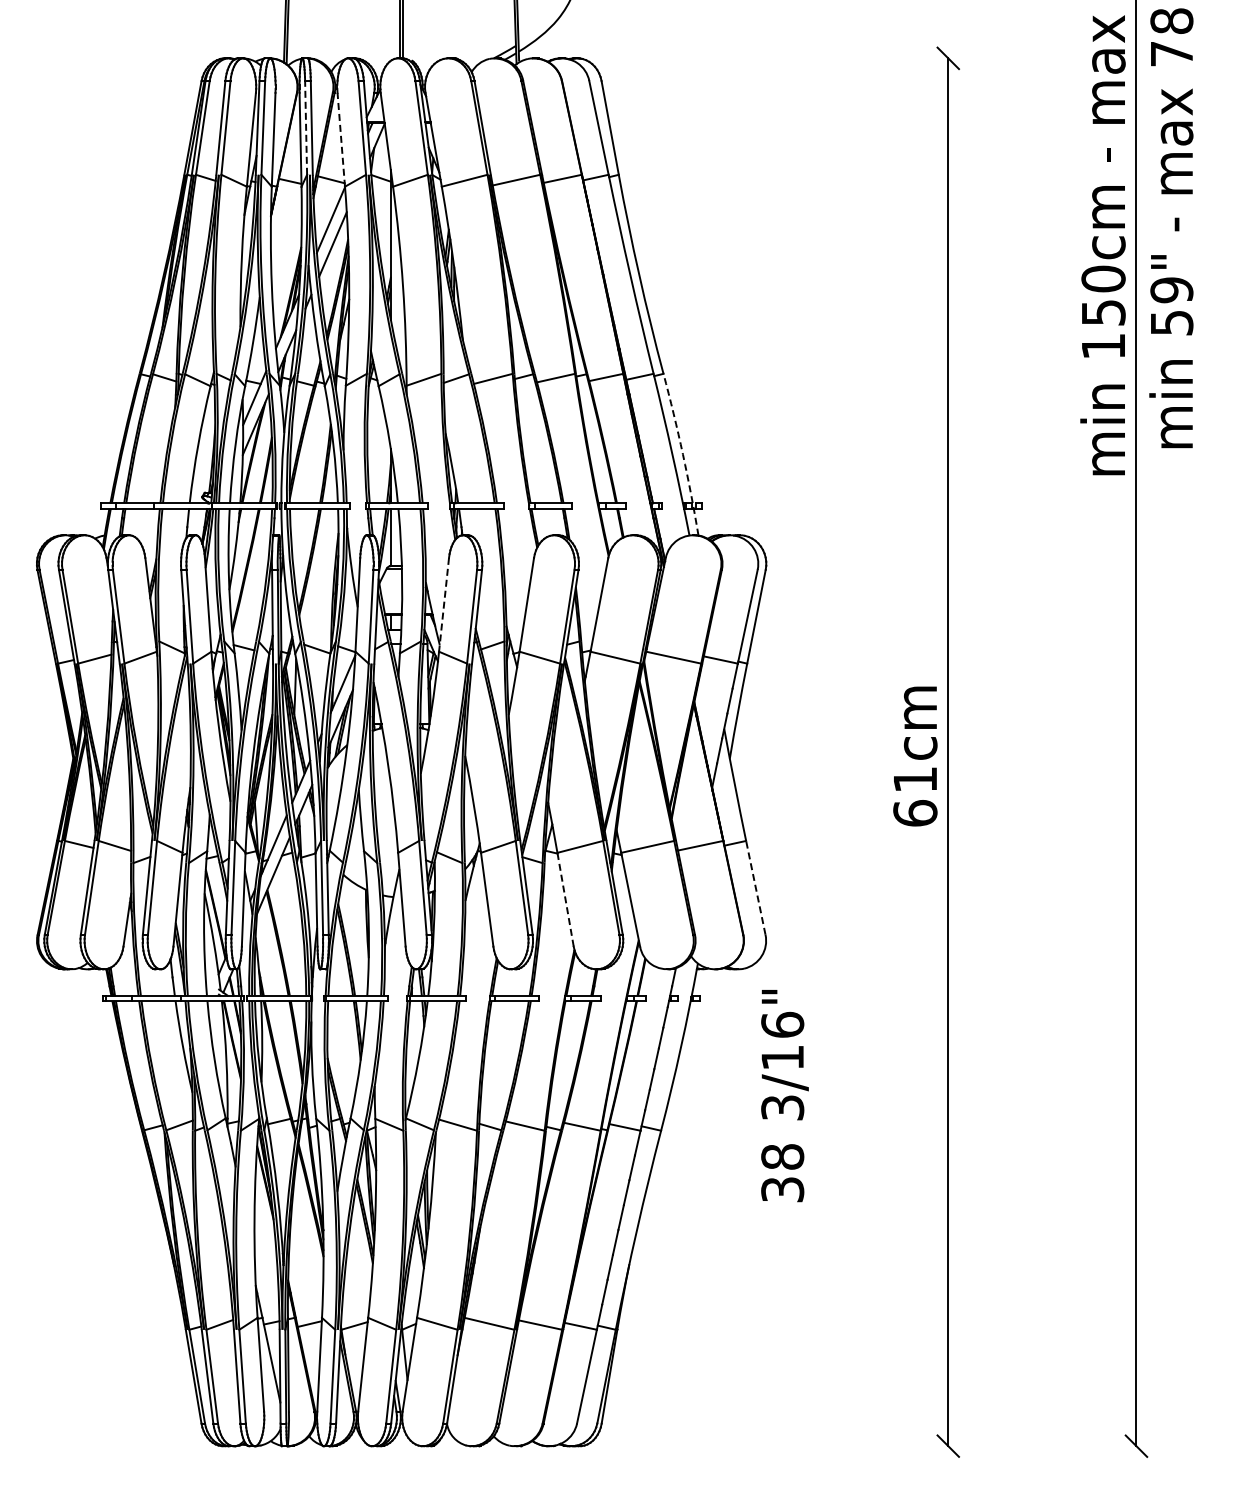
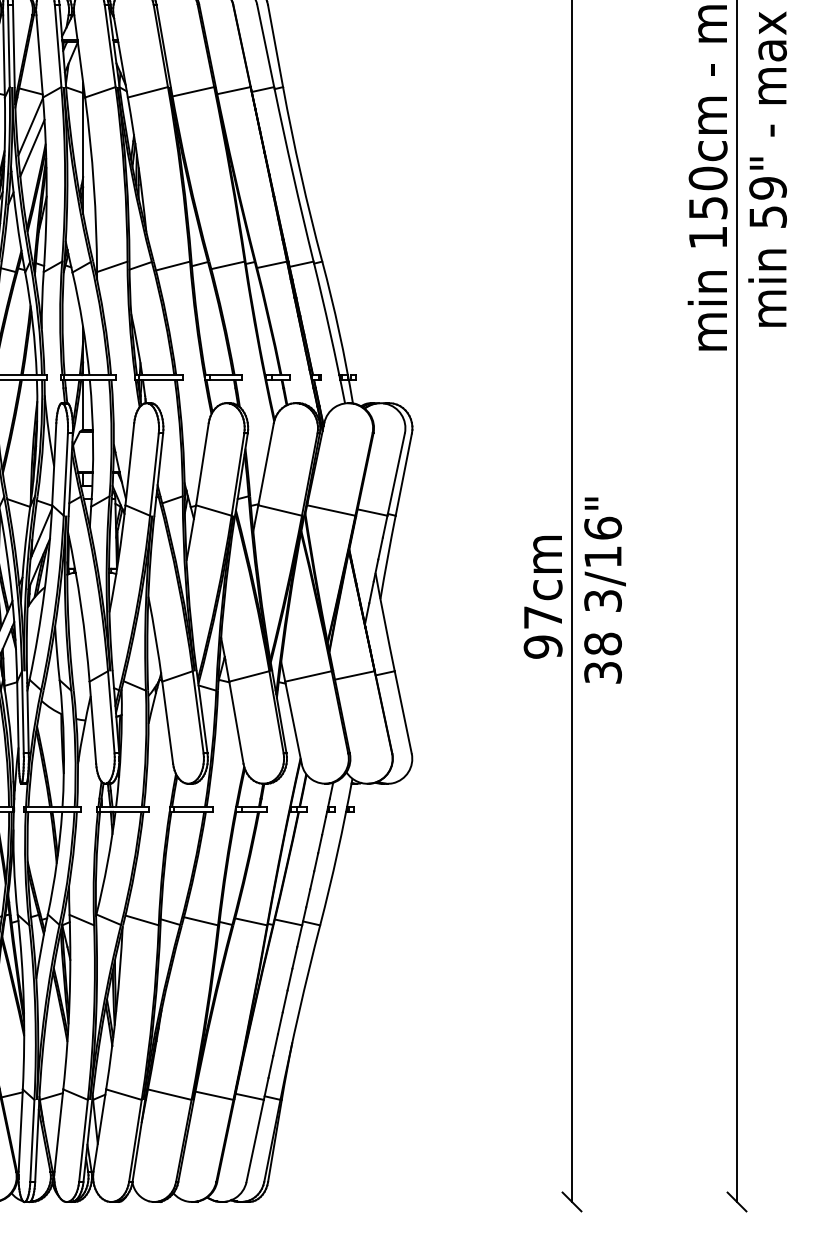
line: (306, 127) -> (9, 45), dashed -> solid
line: (341, 139) -> (39, 56), dashed -> solid
arc: (682, 454) -> (338, 332), dashed -> solid
line: (444, 605) -> (130, 464), dashed -> solid
text: (915, 796) -> (543, 632), 61cm -> 97cm
line: (755, 887) -> (402, 712), dashed -> solid
line: (565, 899) -> (236, 722), dashed -> solid
text: (784, 1096) -> (604, 591), moved

